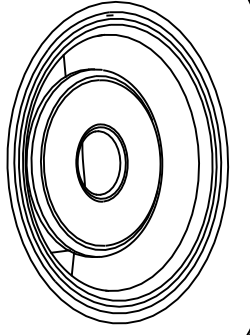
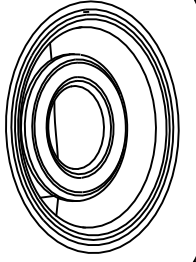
part: (101, 162) -> (79, 127), size x1.67

